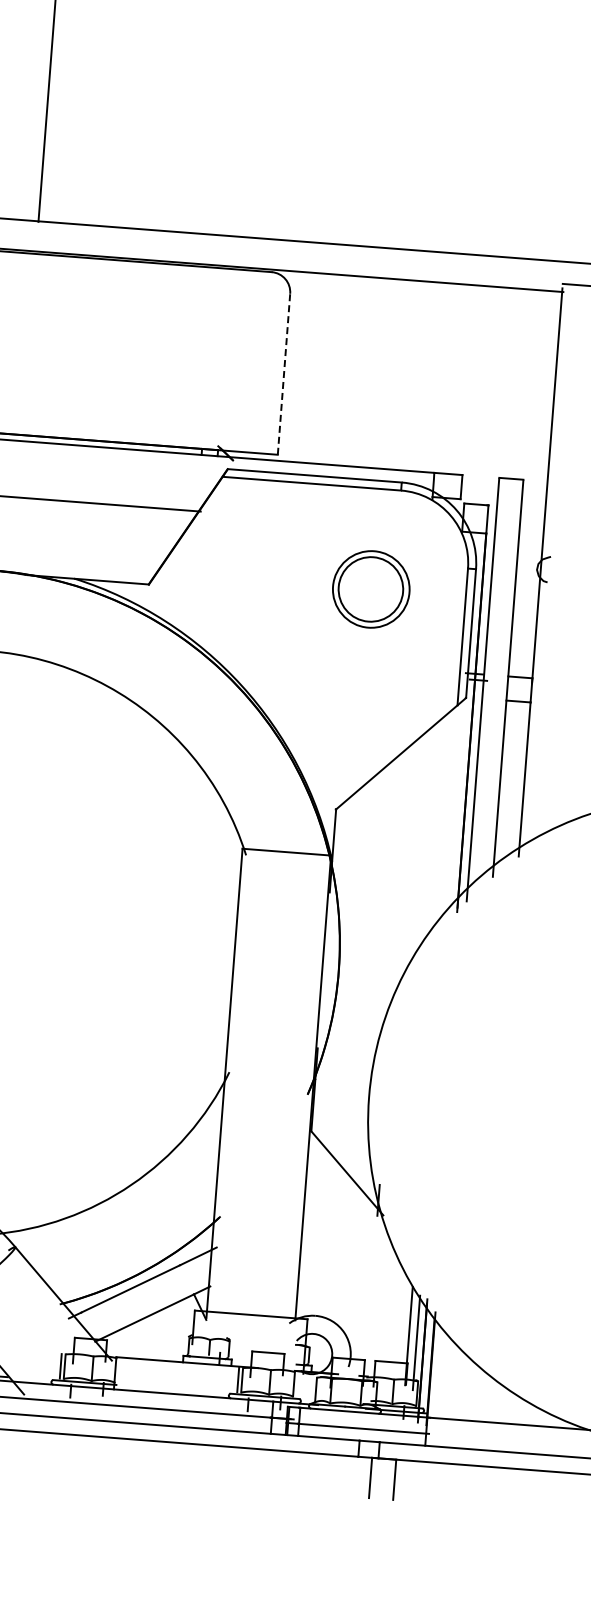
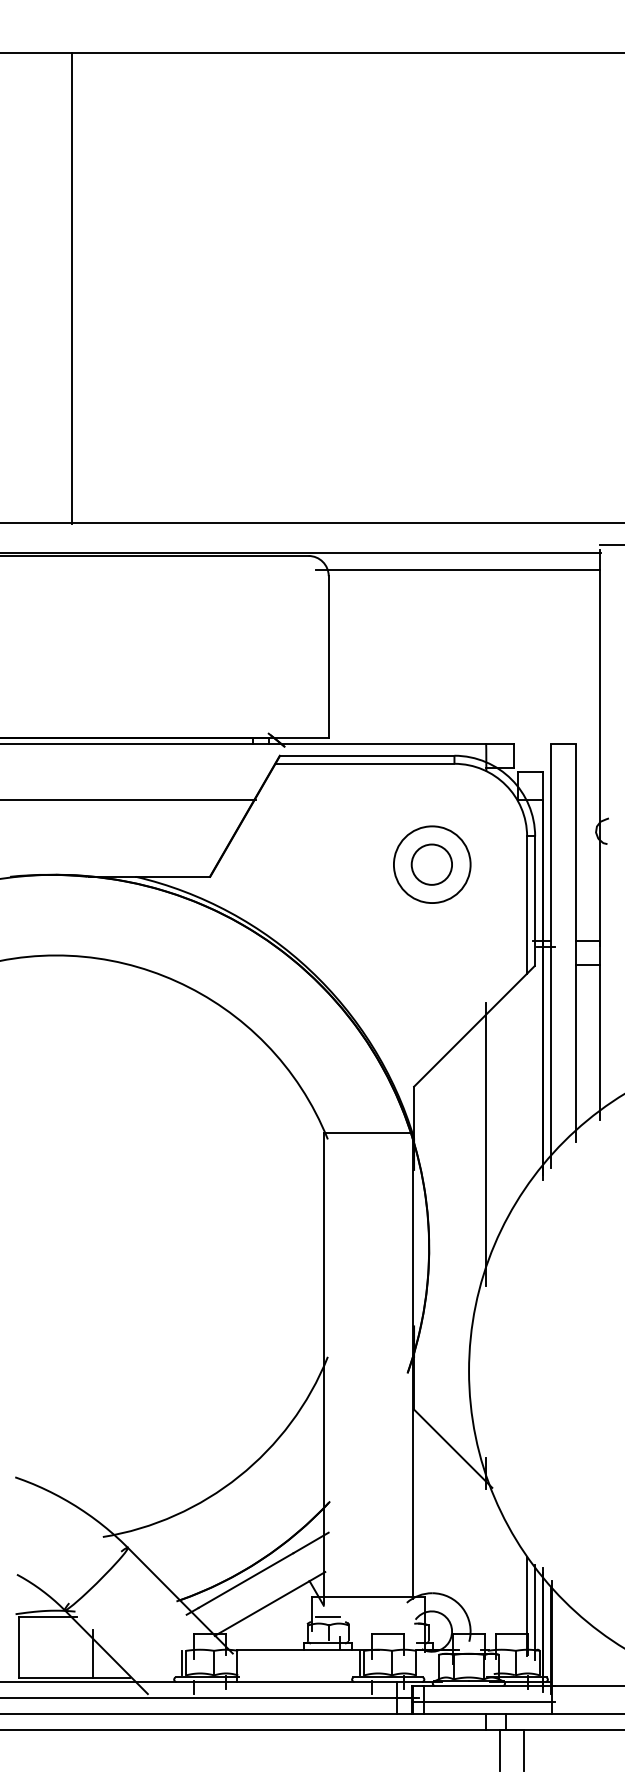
line: (420, 297) -> (458, 569), added
line: (283, 373) -> (328, 656), dashed -> solid
circle: (370, 589) -> (431, 864), size x0.62
line: (403, 872) -> (486, 1144), added
line: (209, 1331) -> (327, 1617), added

